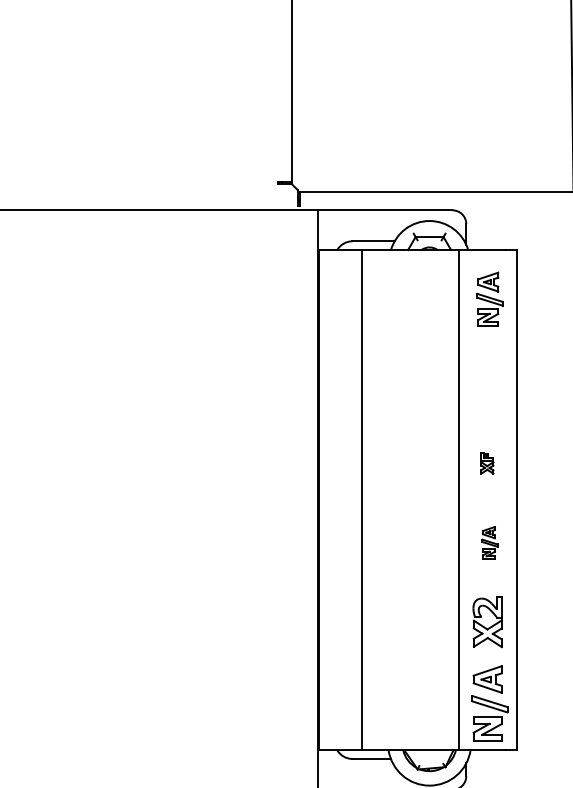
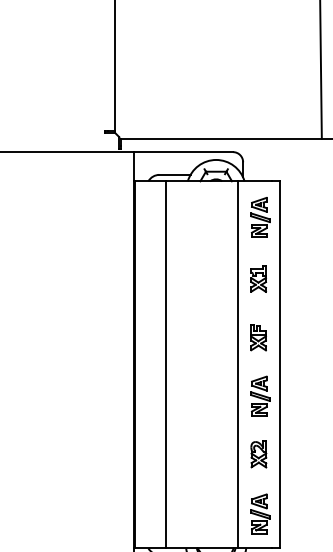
part: (487, 383) -> (258, 279), added
part: (487, 463) -> (258, 337), size x1.67
part: (489, 542) -> (260, 395), size x1.67
part: (487, 621) -> (258, 453), size x0.71
part: (489, 702) -> (260, 513), size x0.71

